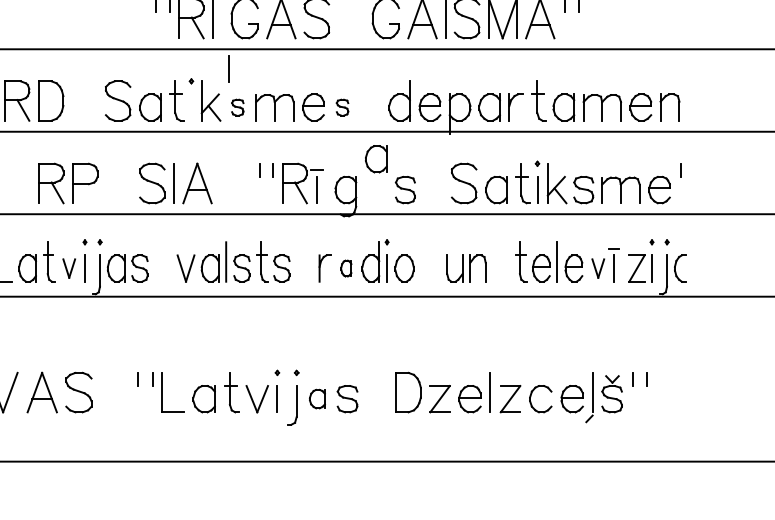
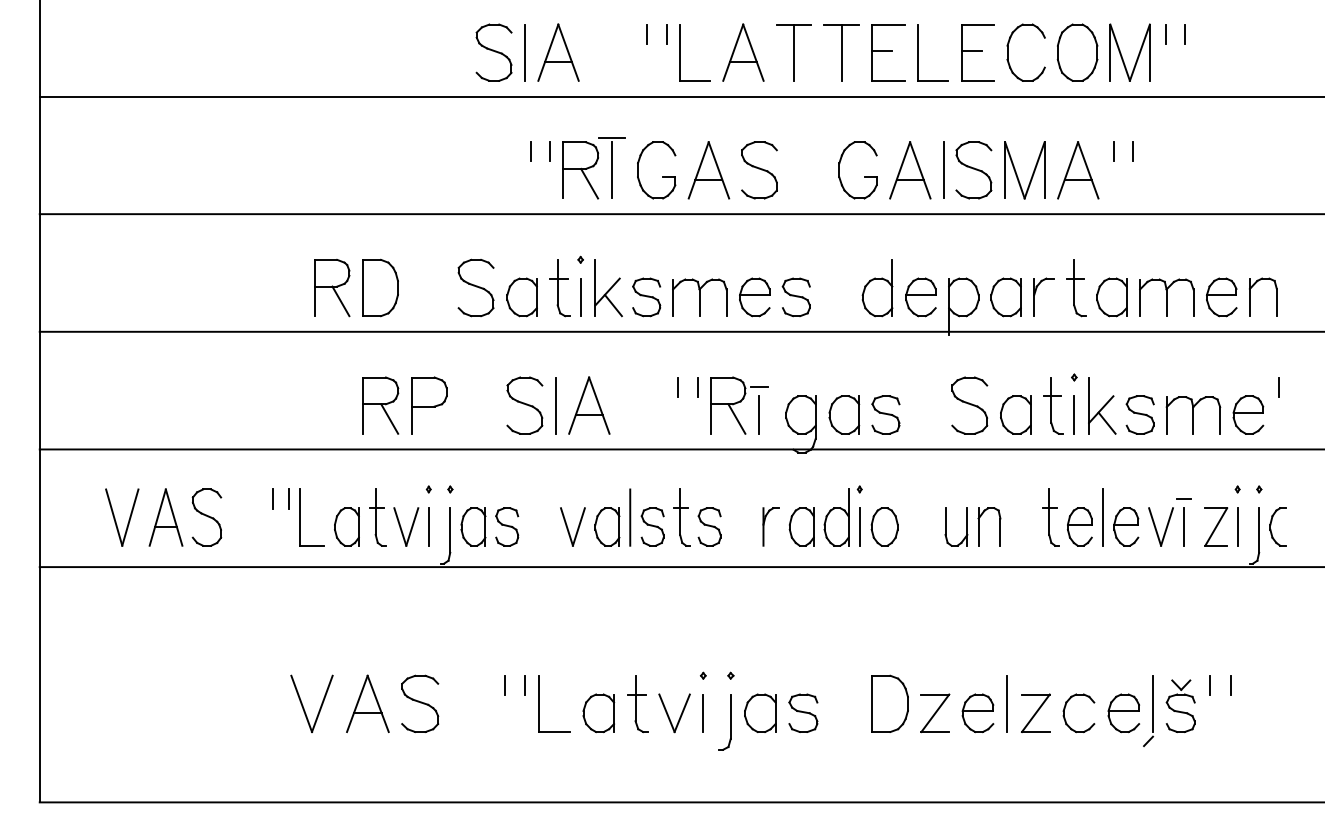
line: (229, 69) -> (580, 297), moved
part: (237, 107) -> (646, 297), size x1.67
part: (342, 107) -> (795, 297), size x1.67
part: (376, 158) -> (844, 414), moved
part: (69, 268) -> (406, 526), size x1.43
part: (346, 268) -> (801, 526), size x1.67
part: (597, 268) -> (1160, 526), size x1.43
part: (317, 398) -> (760, 712), size x1.43

